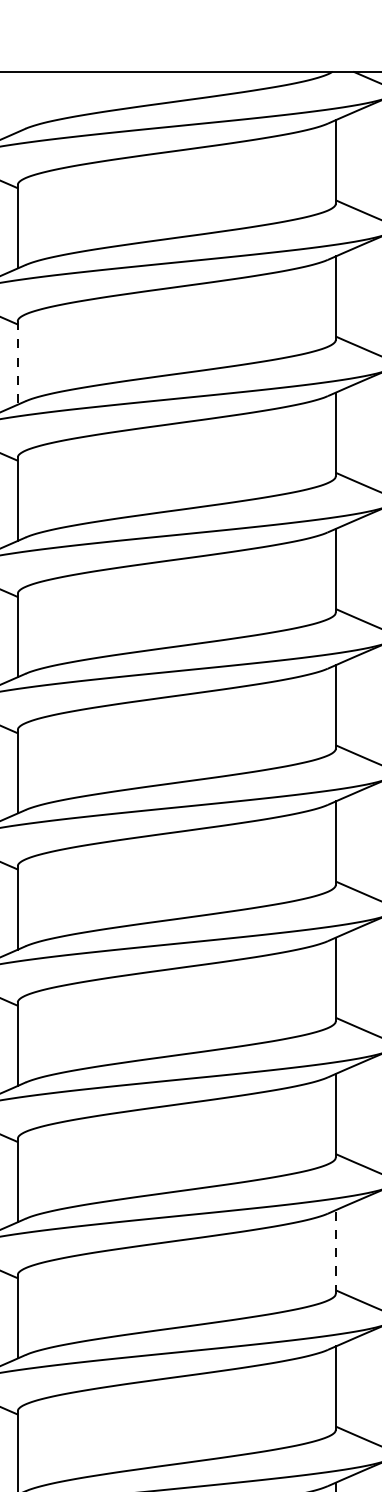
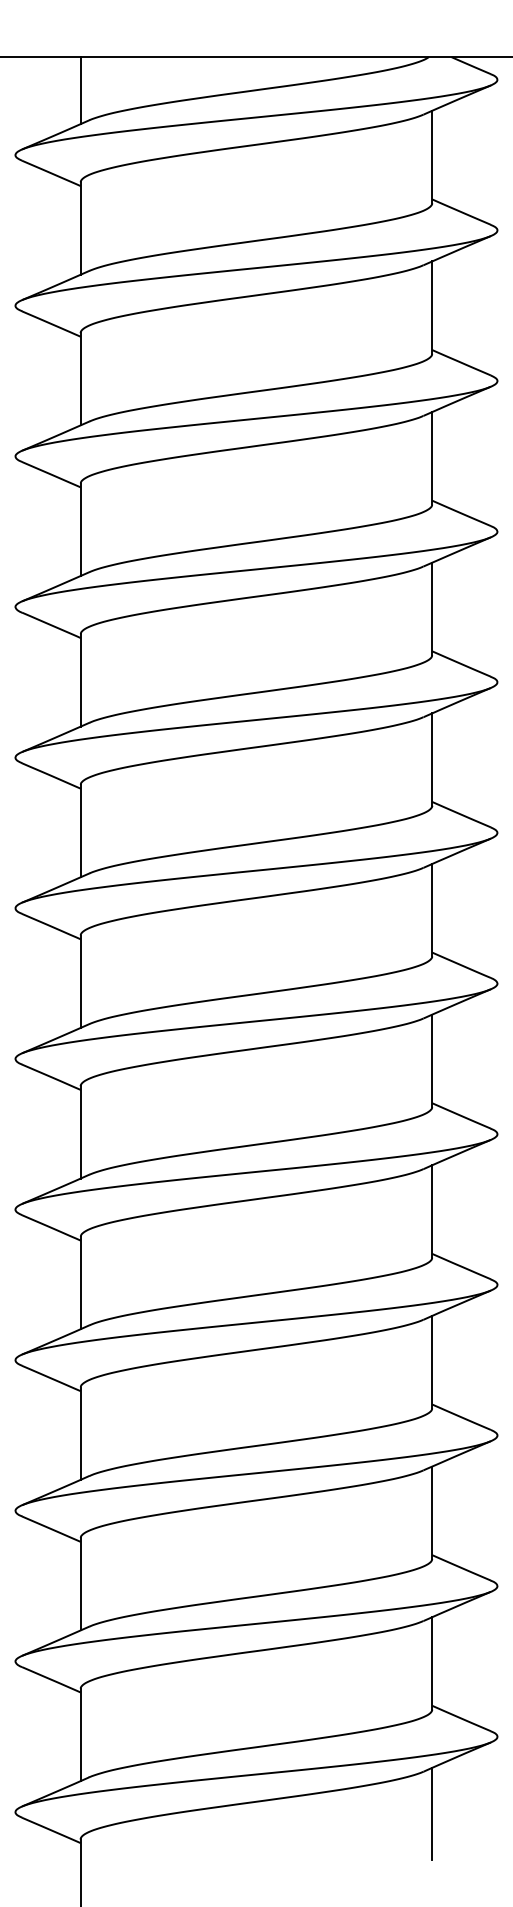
line: (17, 101) -> (80, 90), added
line: (17, 363) -> (80, 379), dashed -> solid
line: (336, 1251) -> (432, 1361), dashed -> solid

